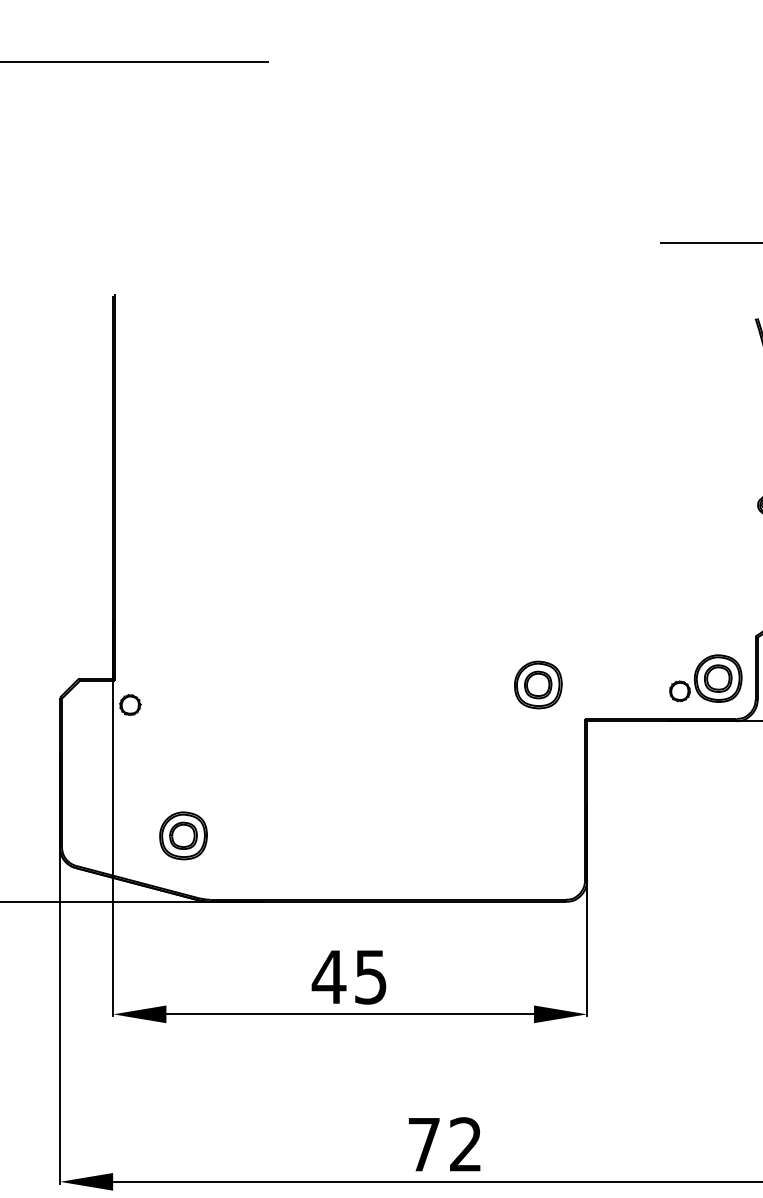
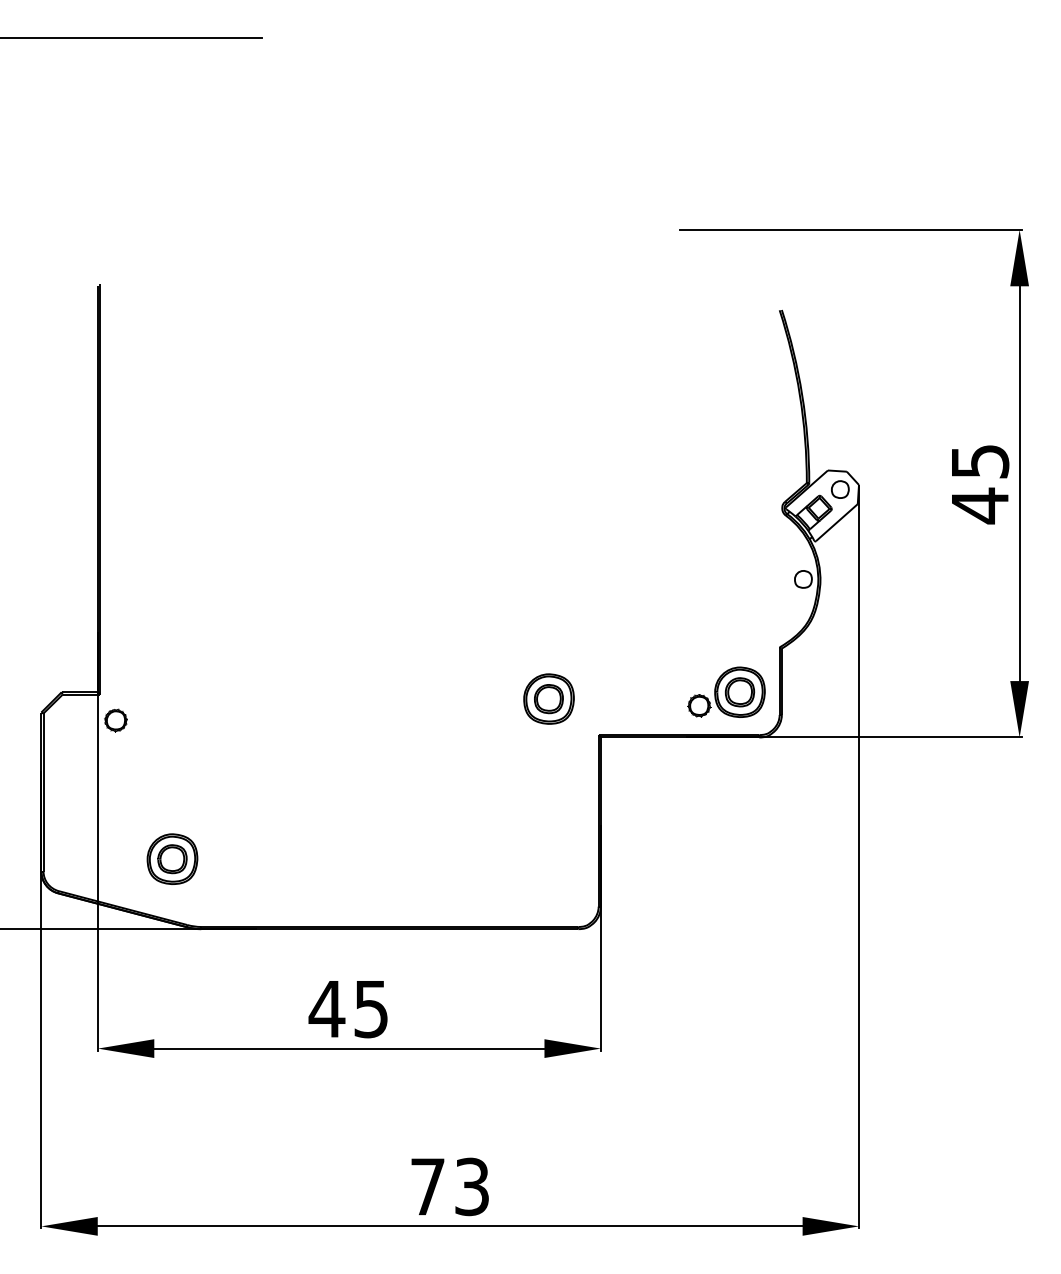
text: (465, 1144) -> (471, 1186), 72 -> 73

